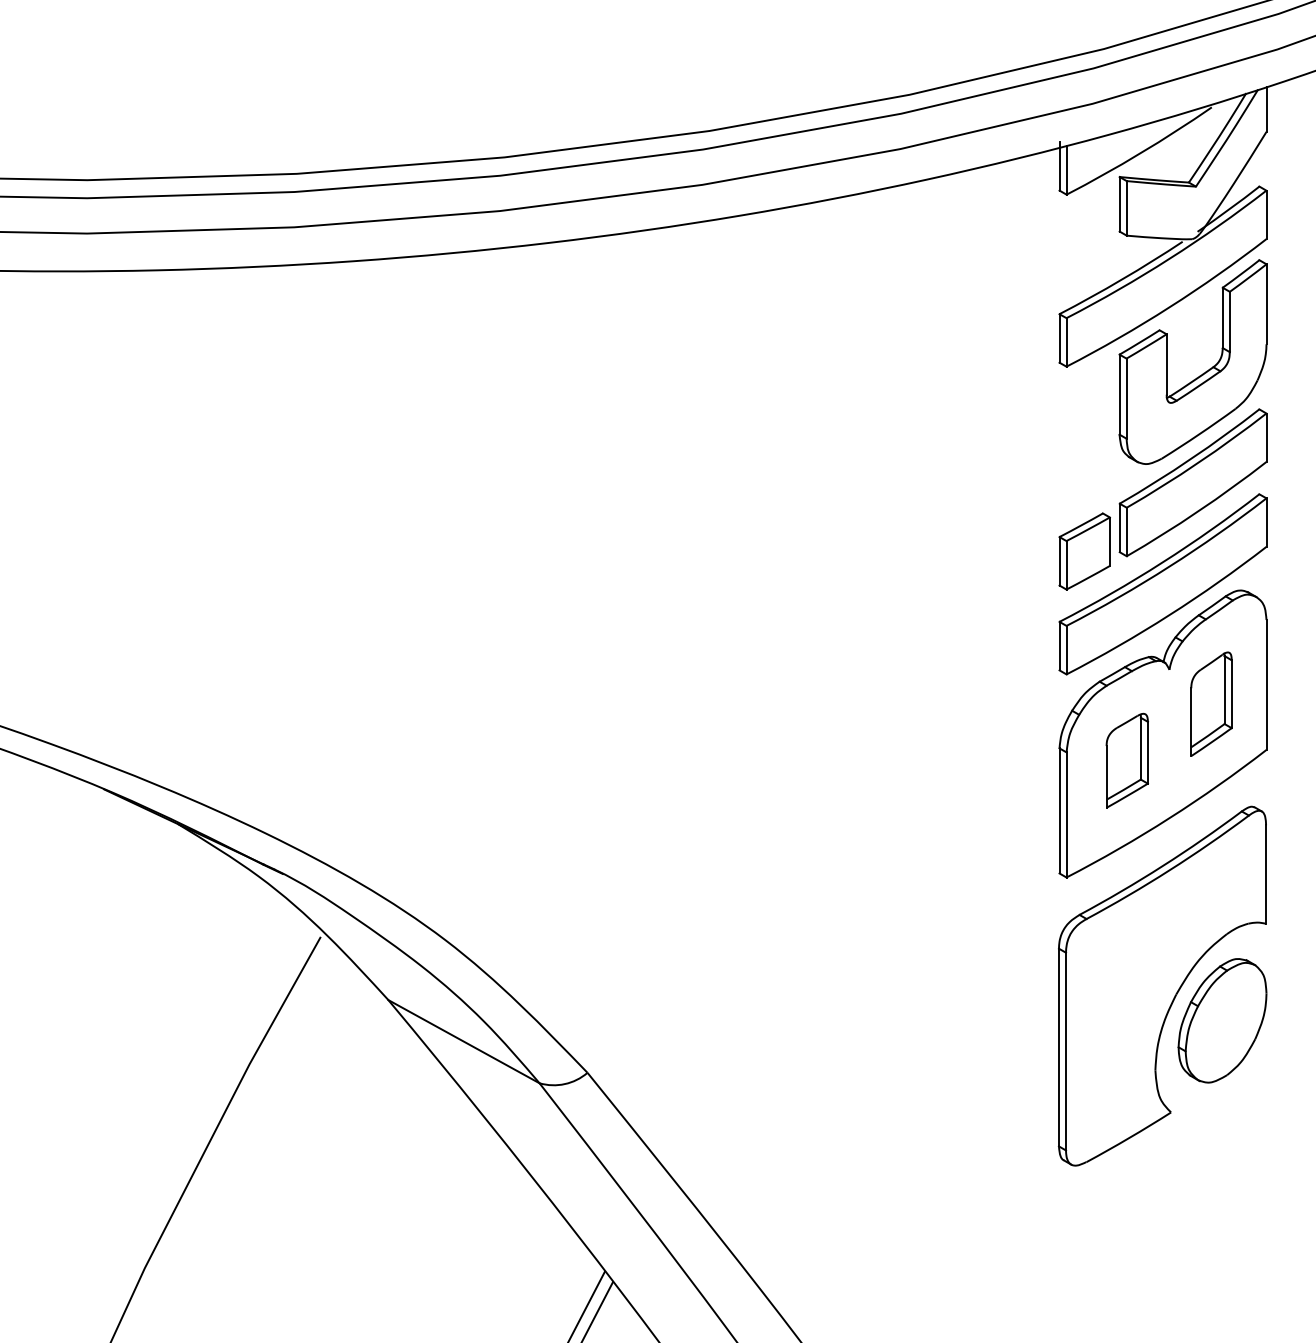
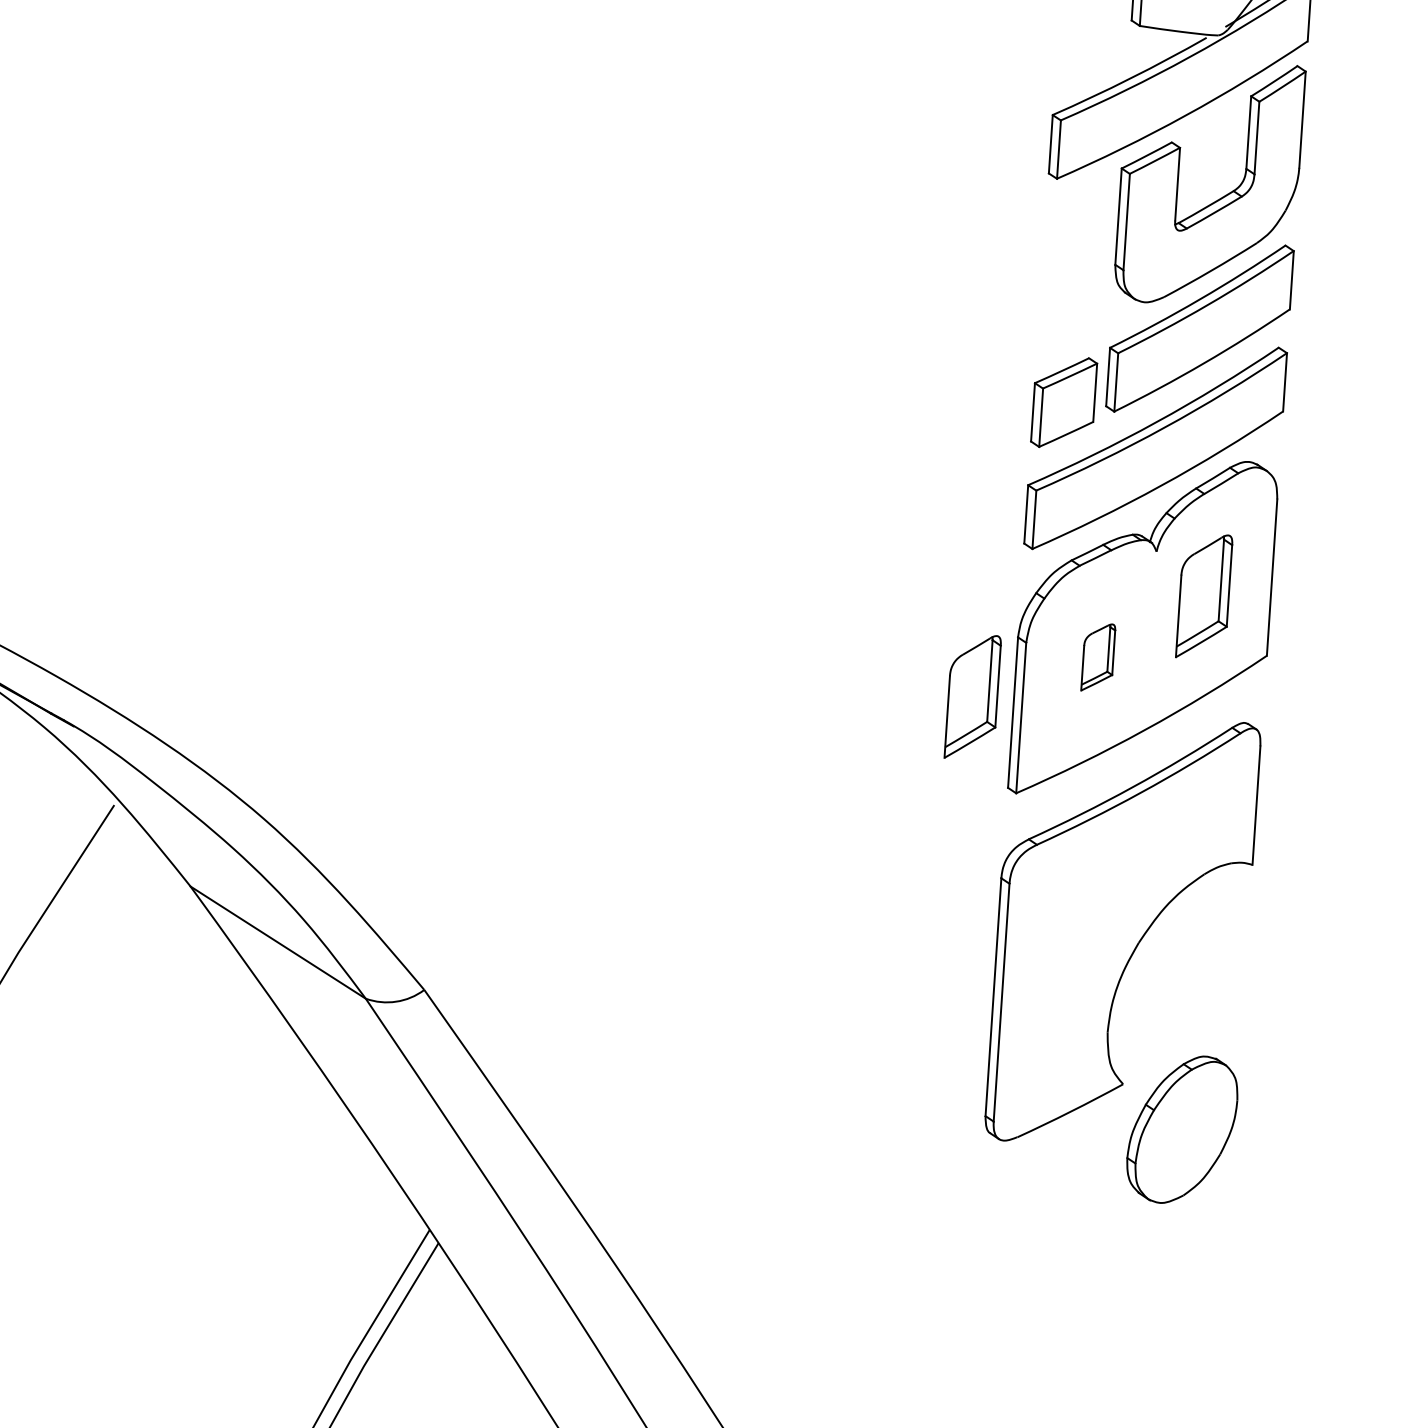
part: (1126, 760) -> (1097, 657), size x0.6
part: (1025, 799) -> (973, 696), added
part: (1222, 1020) -> (1182, 1129), moved

